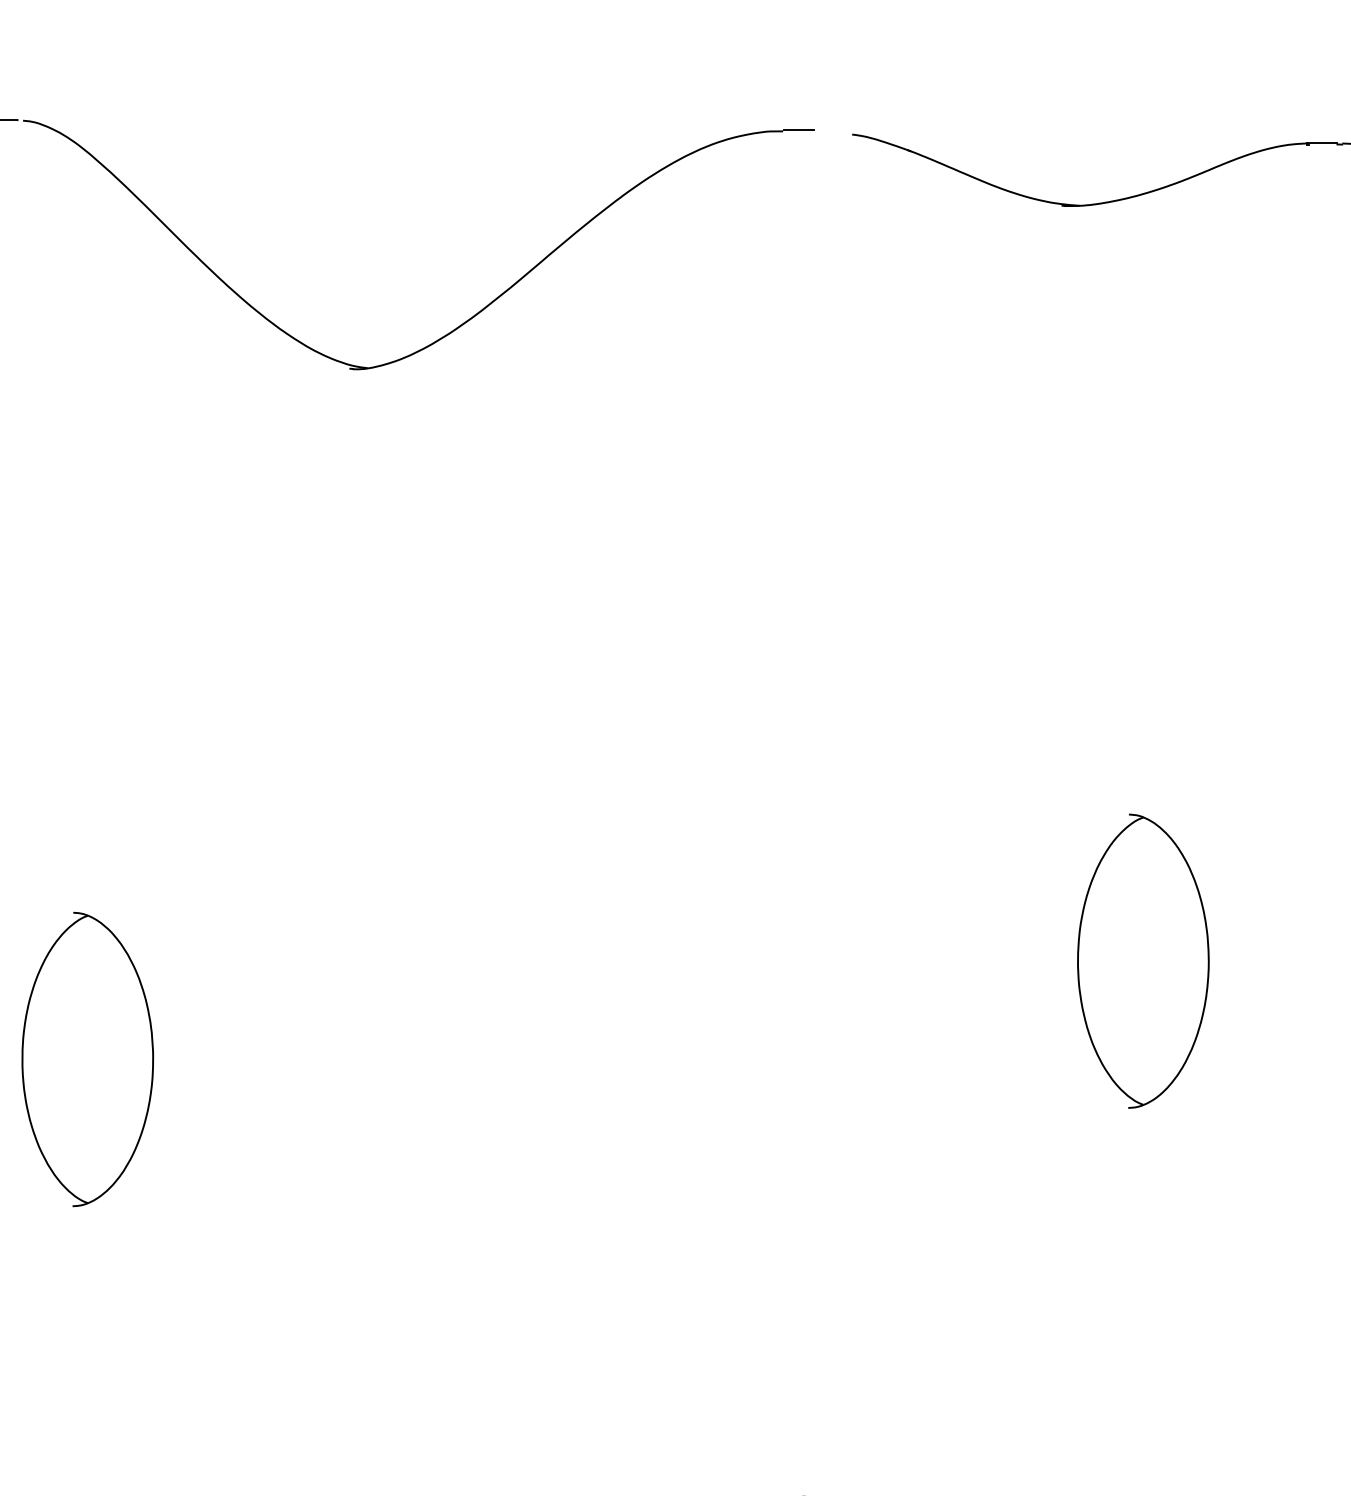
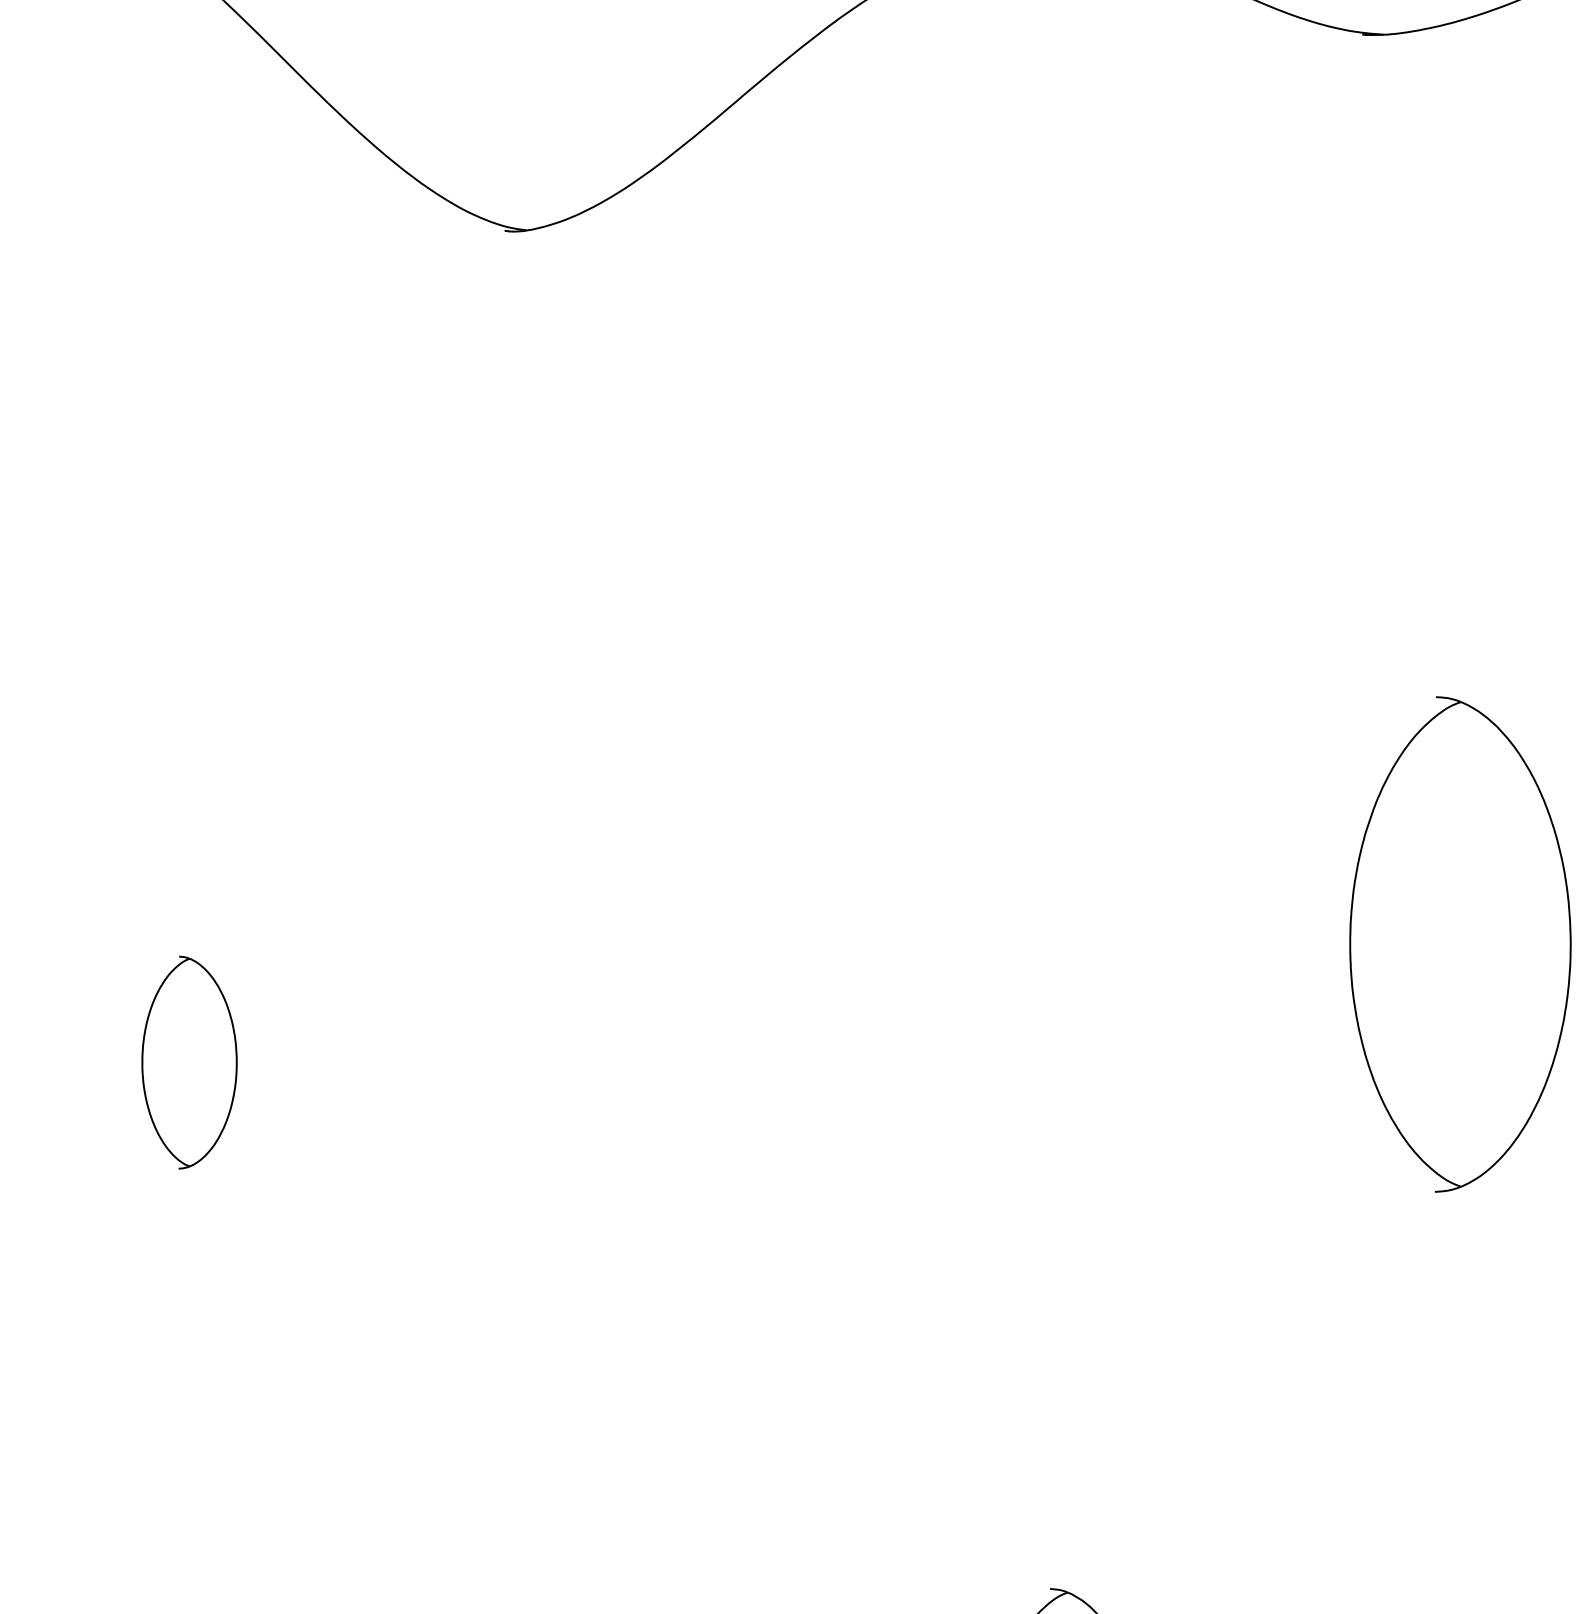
part: (1143, 960) -> (1460, 943), size x1.4
part: (87, 1059) -> (189, 1062), size x0.6

